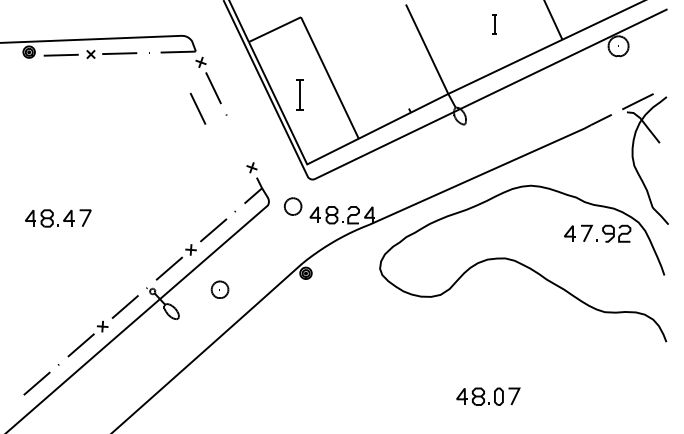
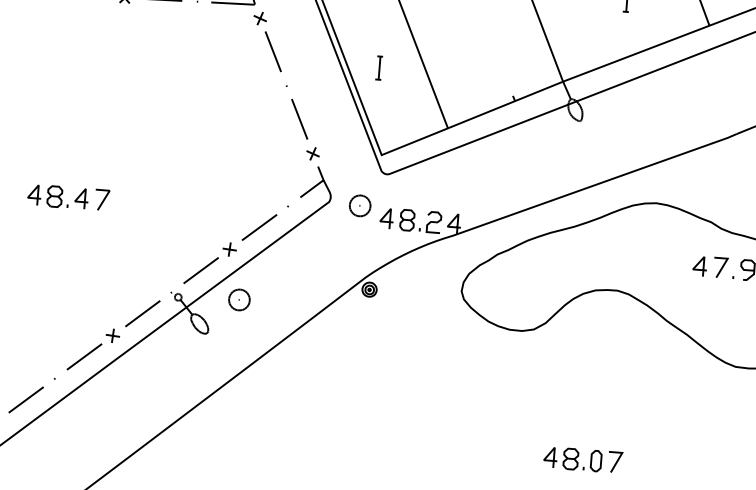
part: (299, 94) -> (378, 67), size x0.62
line: (197, 108) -> (299, 118), moved
part: (219, 289) -> (238, 299), moved

